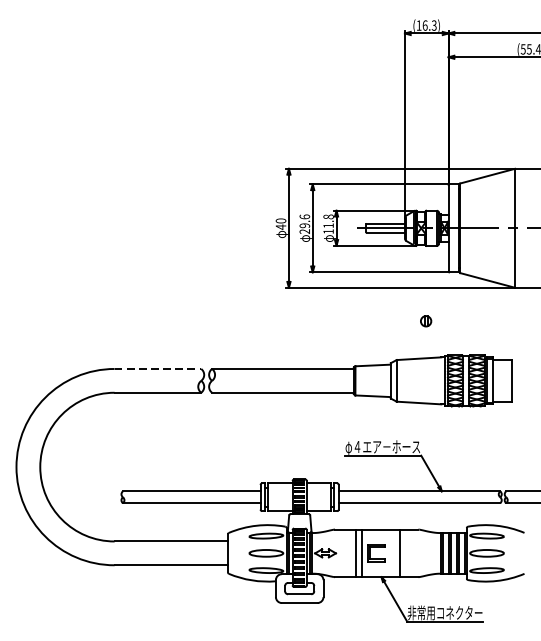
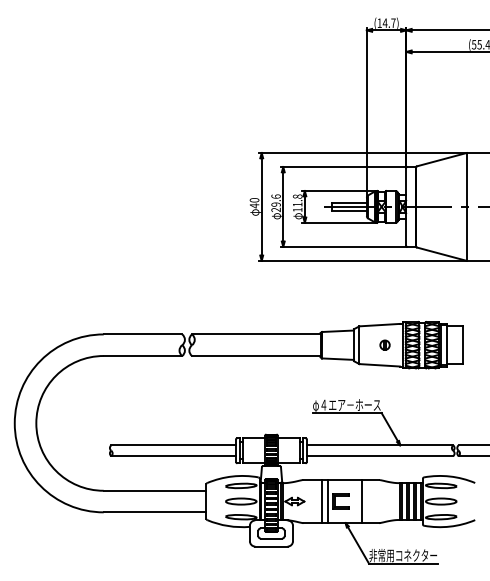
text: (428, 24) -> (388, 22), (16.3) -> (14.7)
part: (425, 320) -> (384, 344), moved
line: (158, 369) -> (143, 334), dashed -> solid

